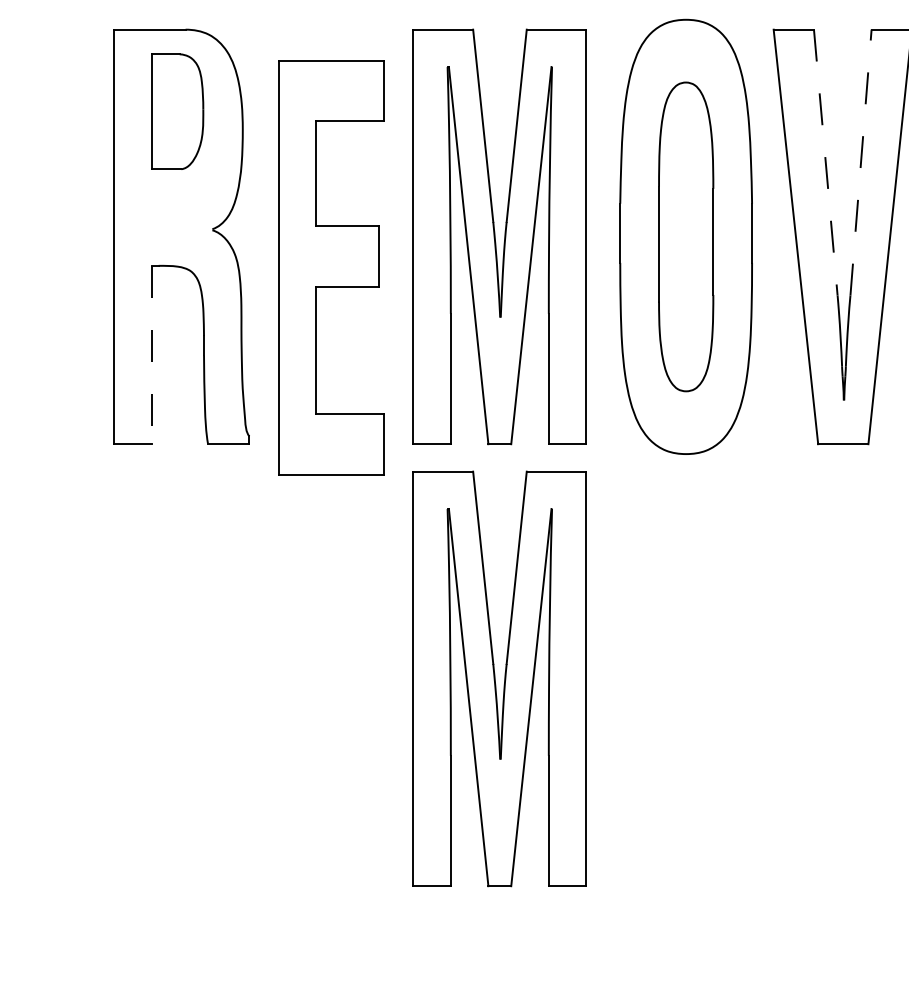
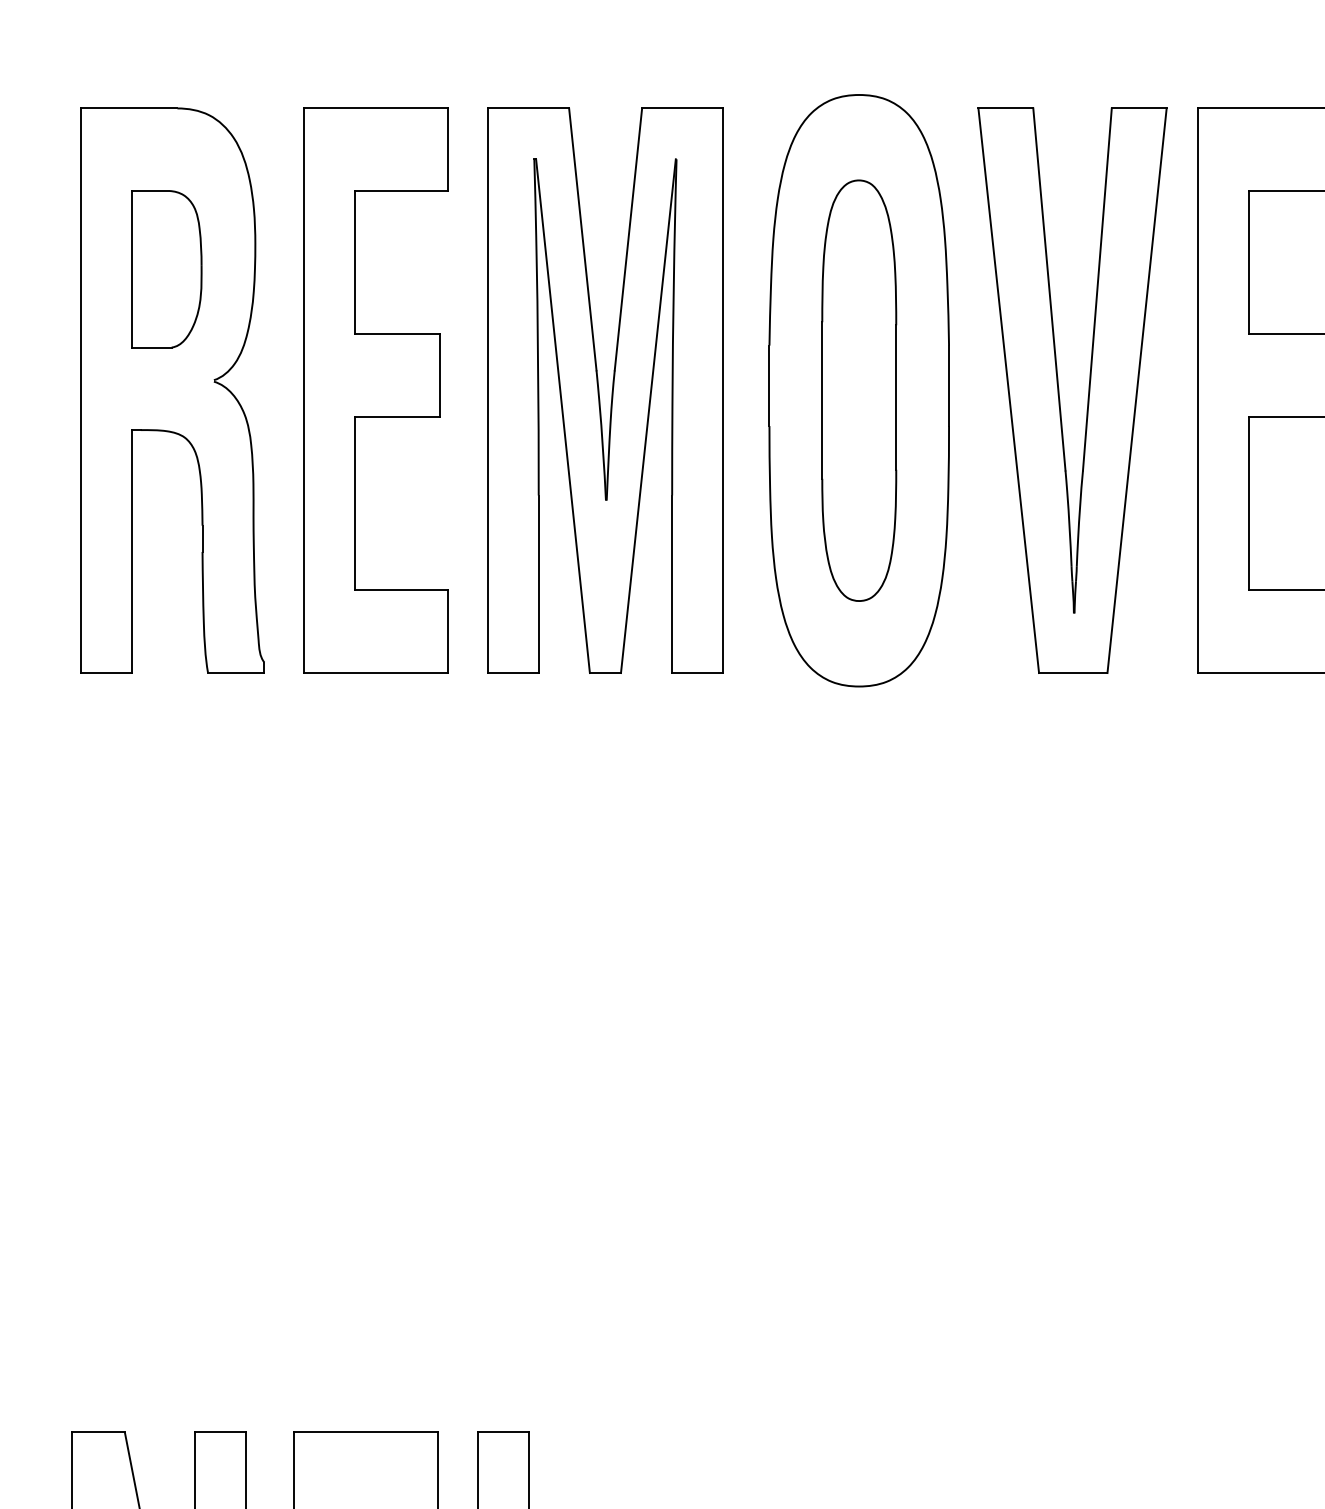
part: (177, 111) -> (166, 269), moved
line: (825, 162) -> (1049, 289), dashed -> solid
line: (861, 162) -> (1097, 289), dashed -> solid
part: (331, 267) -> (375, 390), moved
line: (151, 355) -> (131, 552), dashed -> solid
part: (499, 678) -> (605, 992), removed

